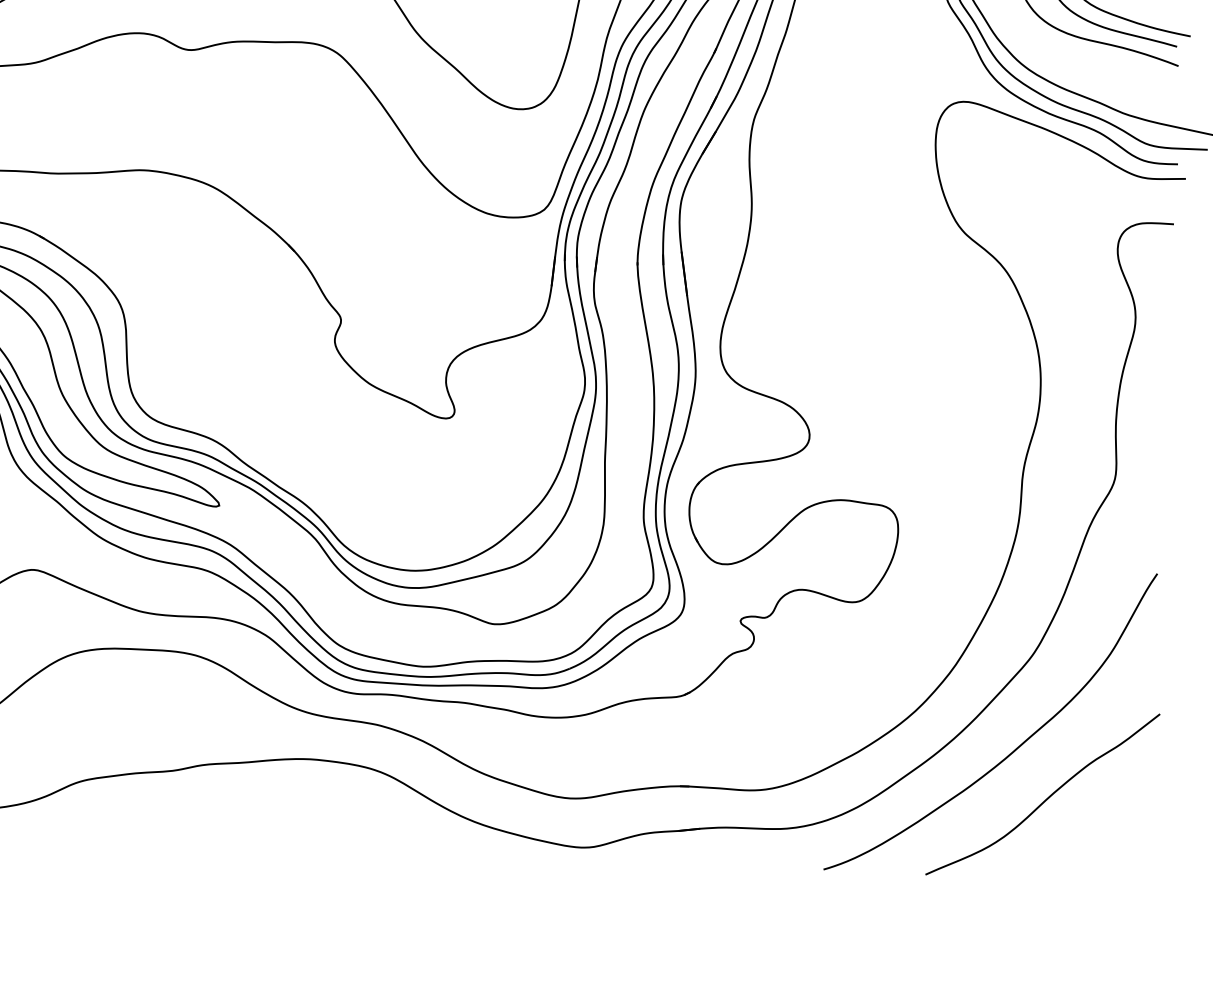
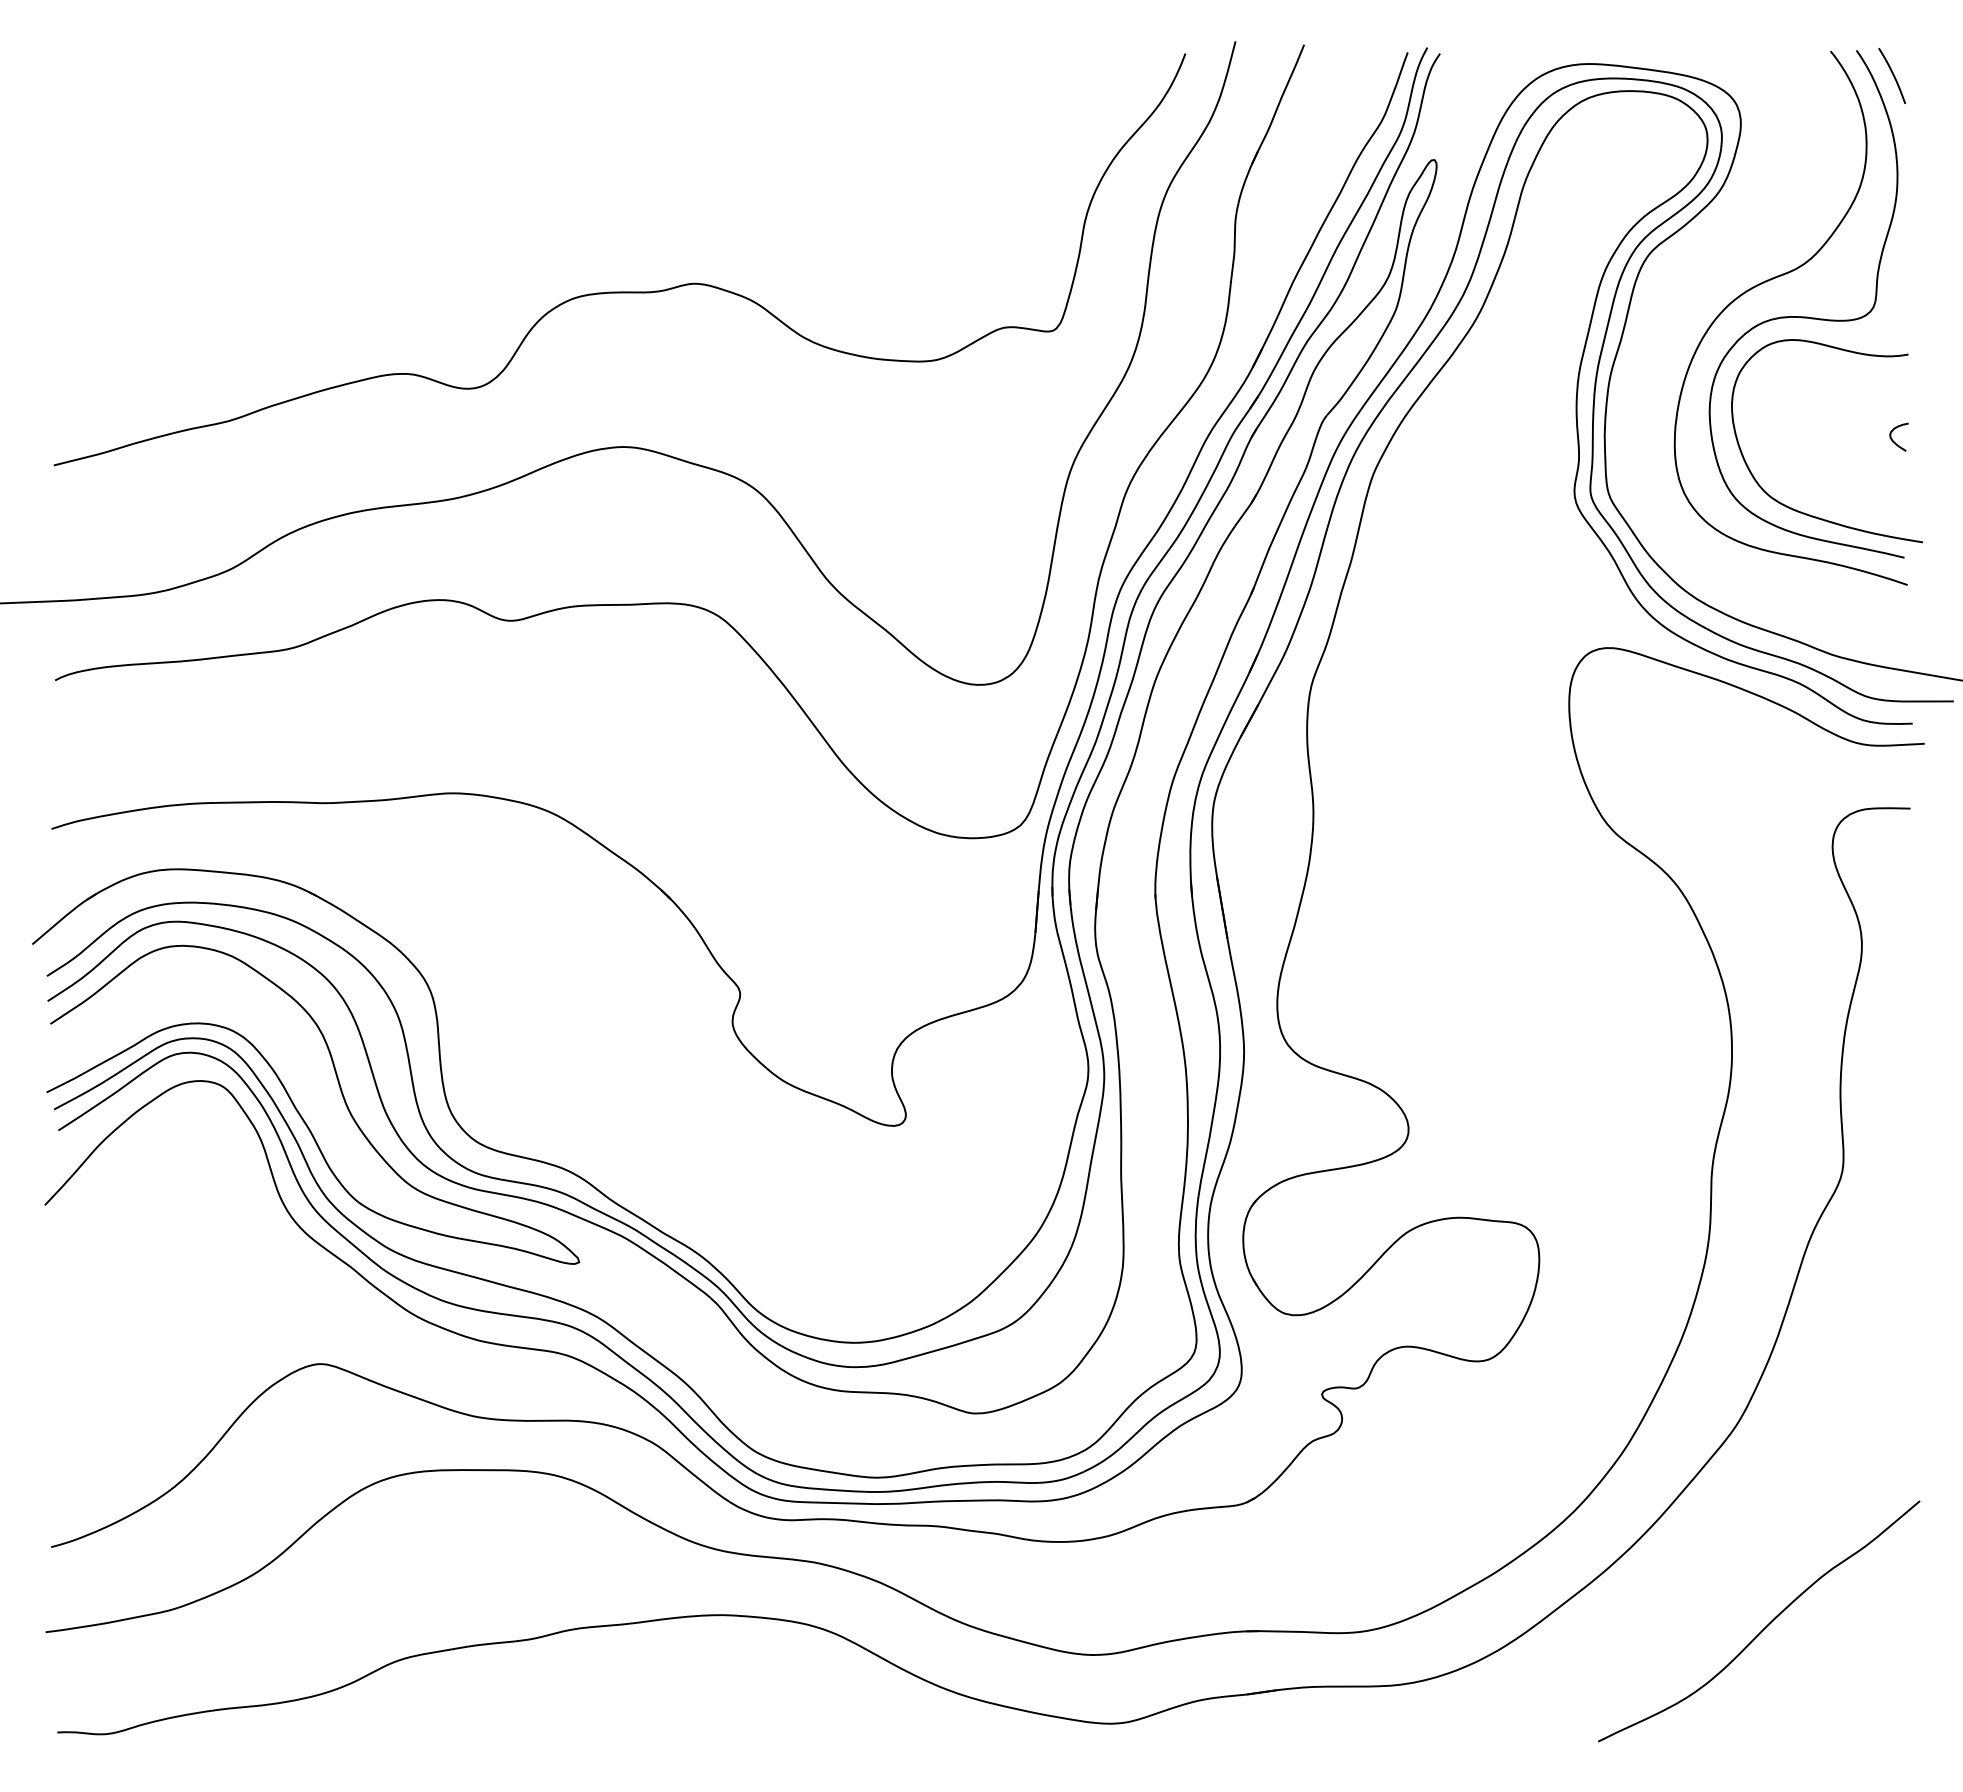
curve: (1015, 748) -> (1718, 1558), removed

